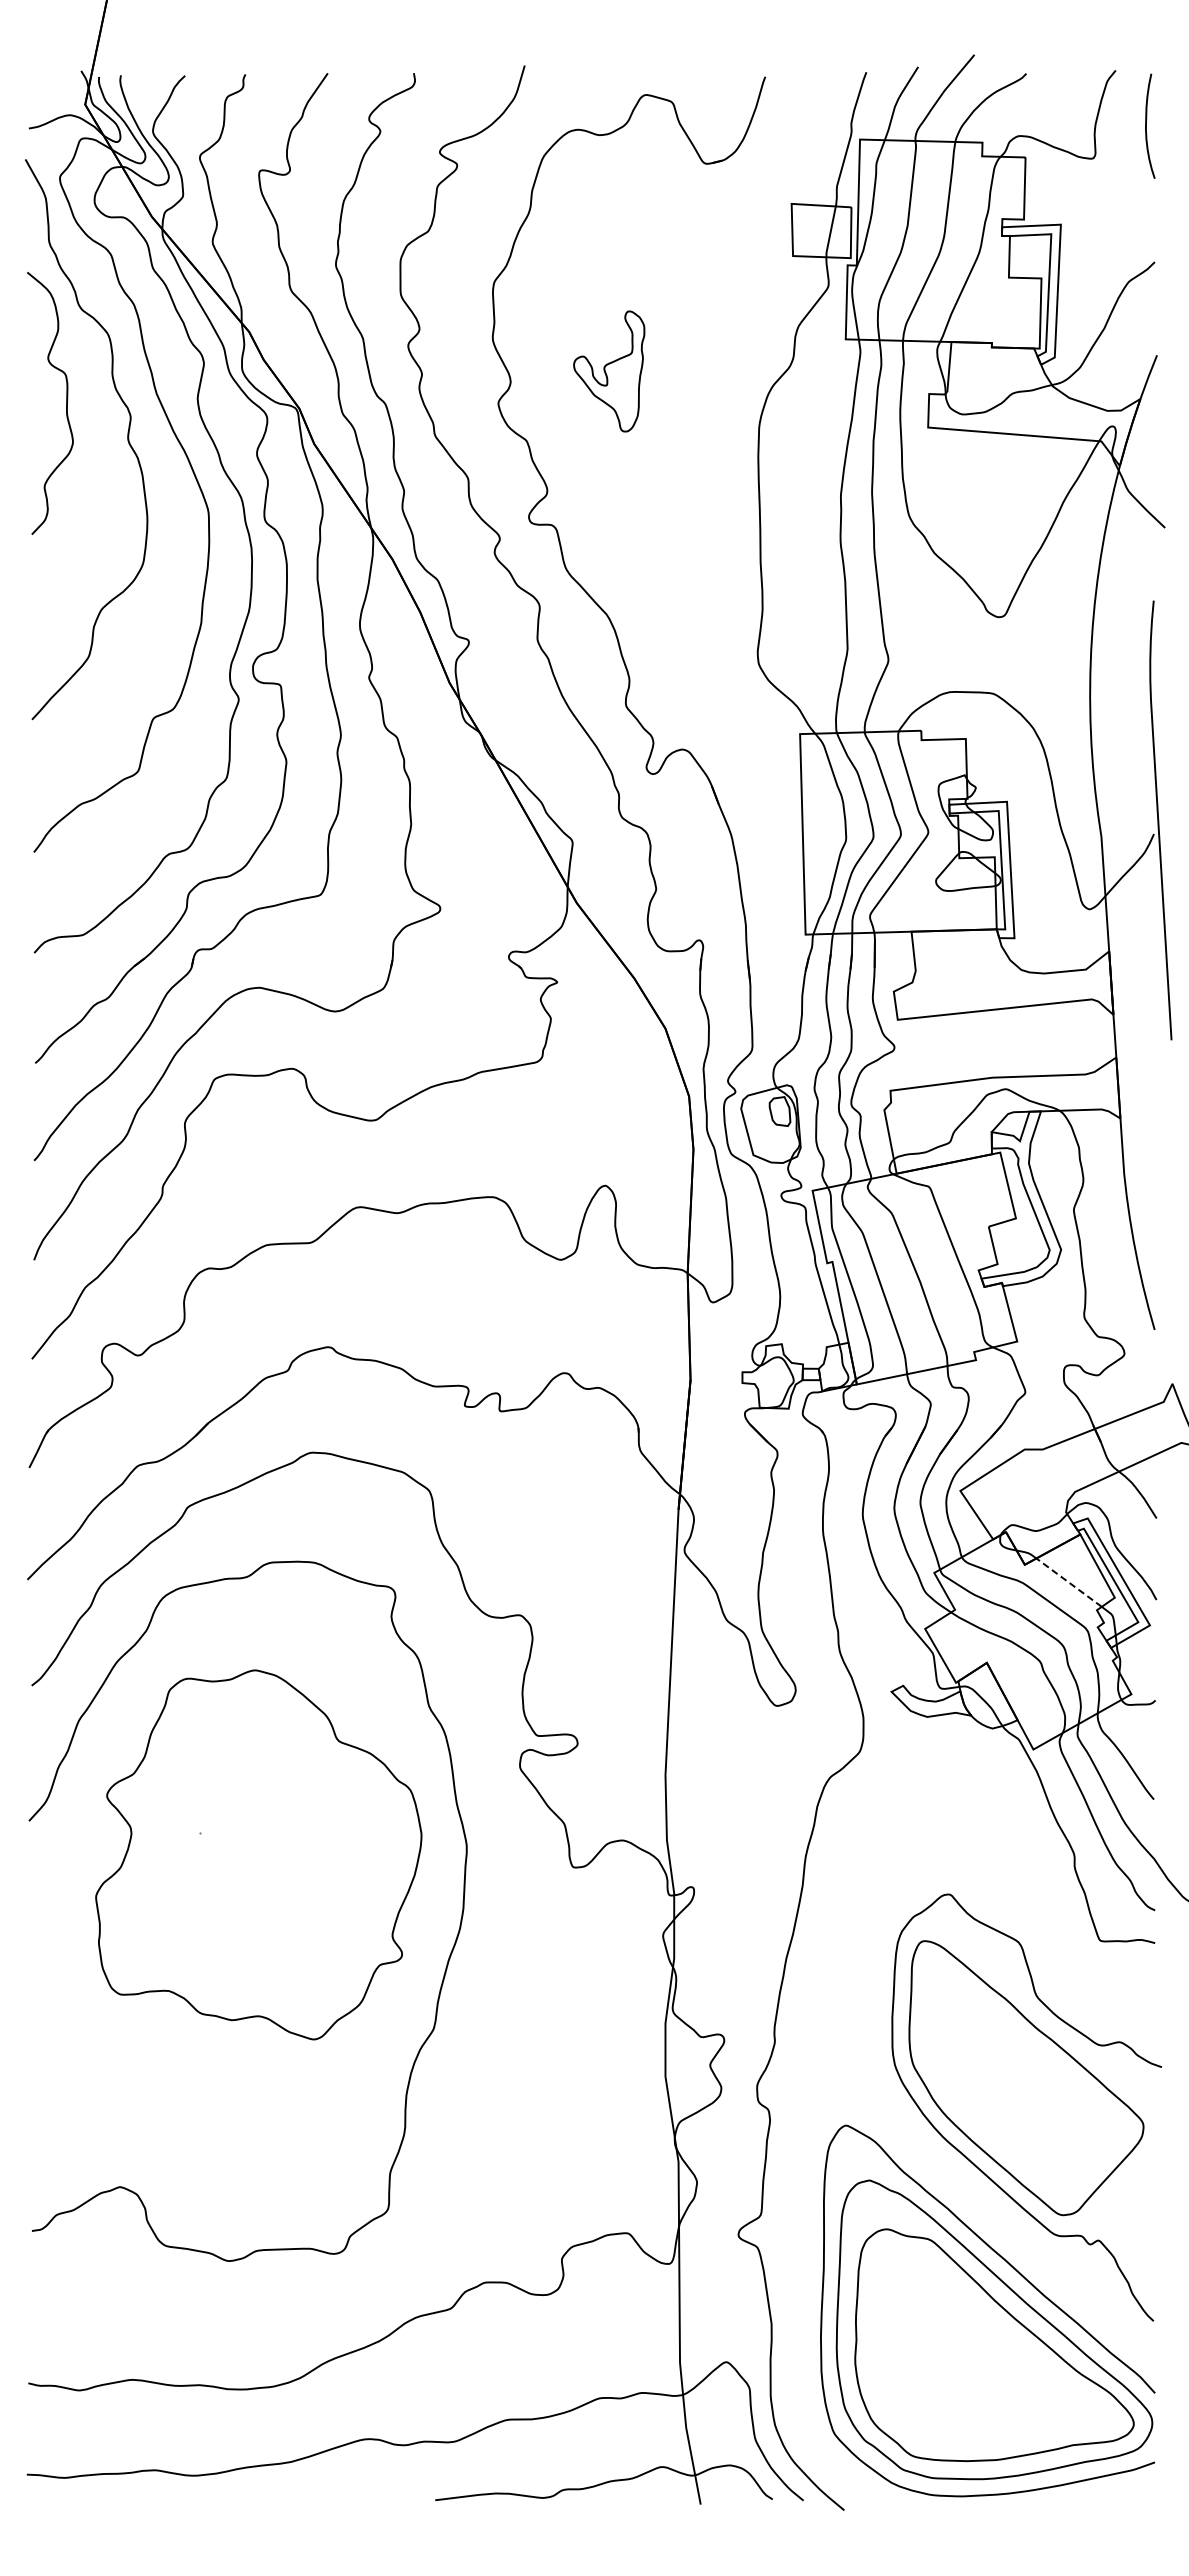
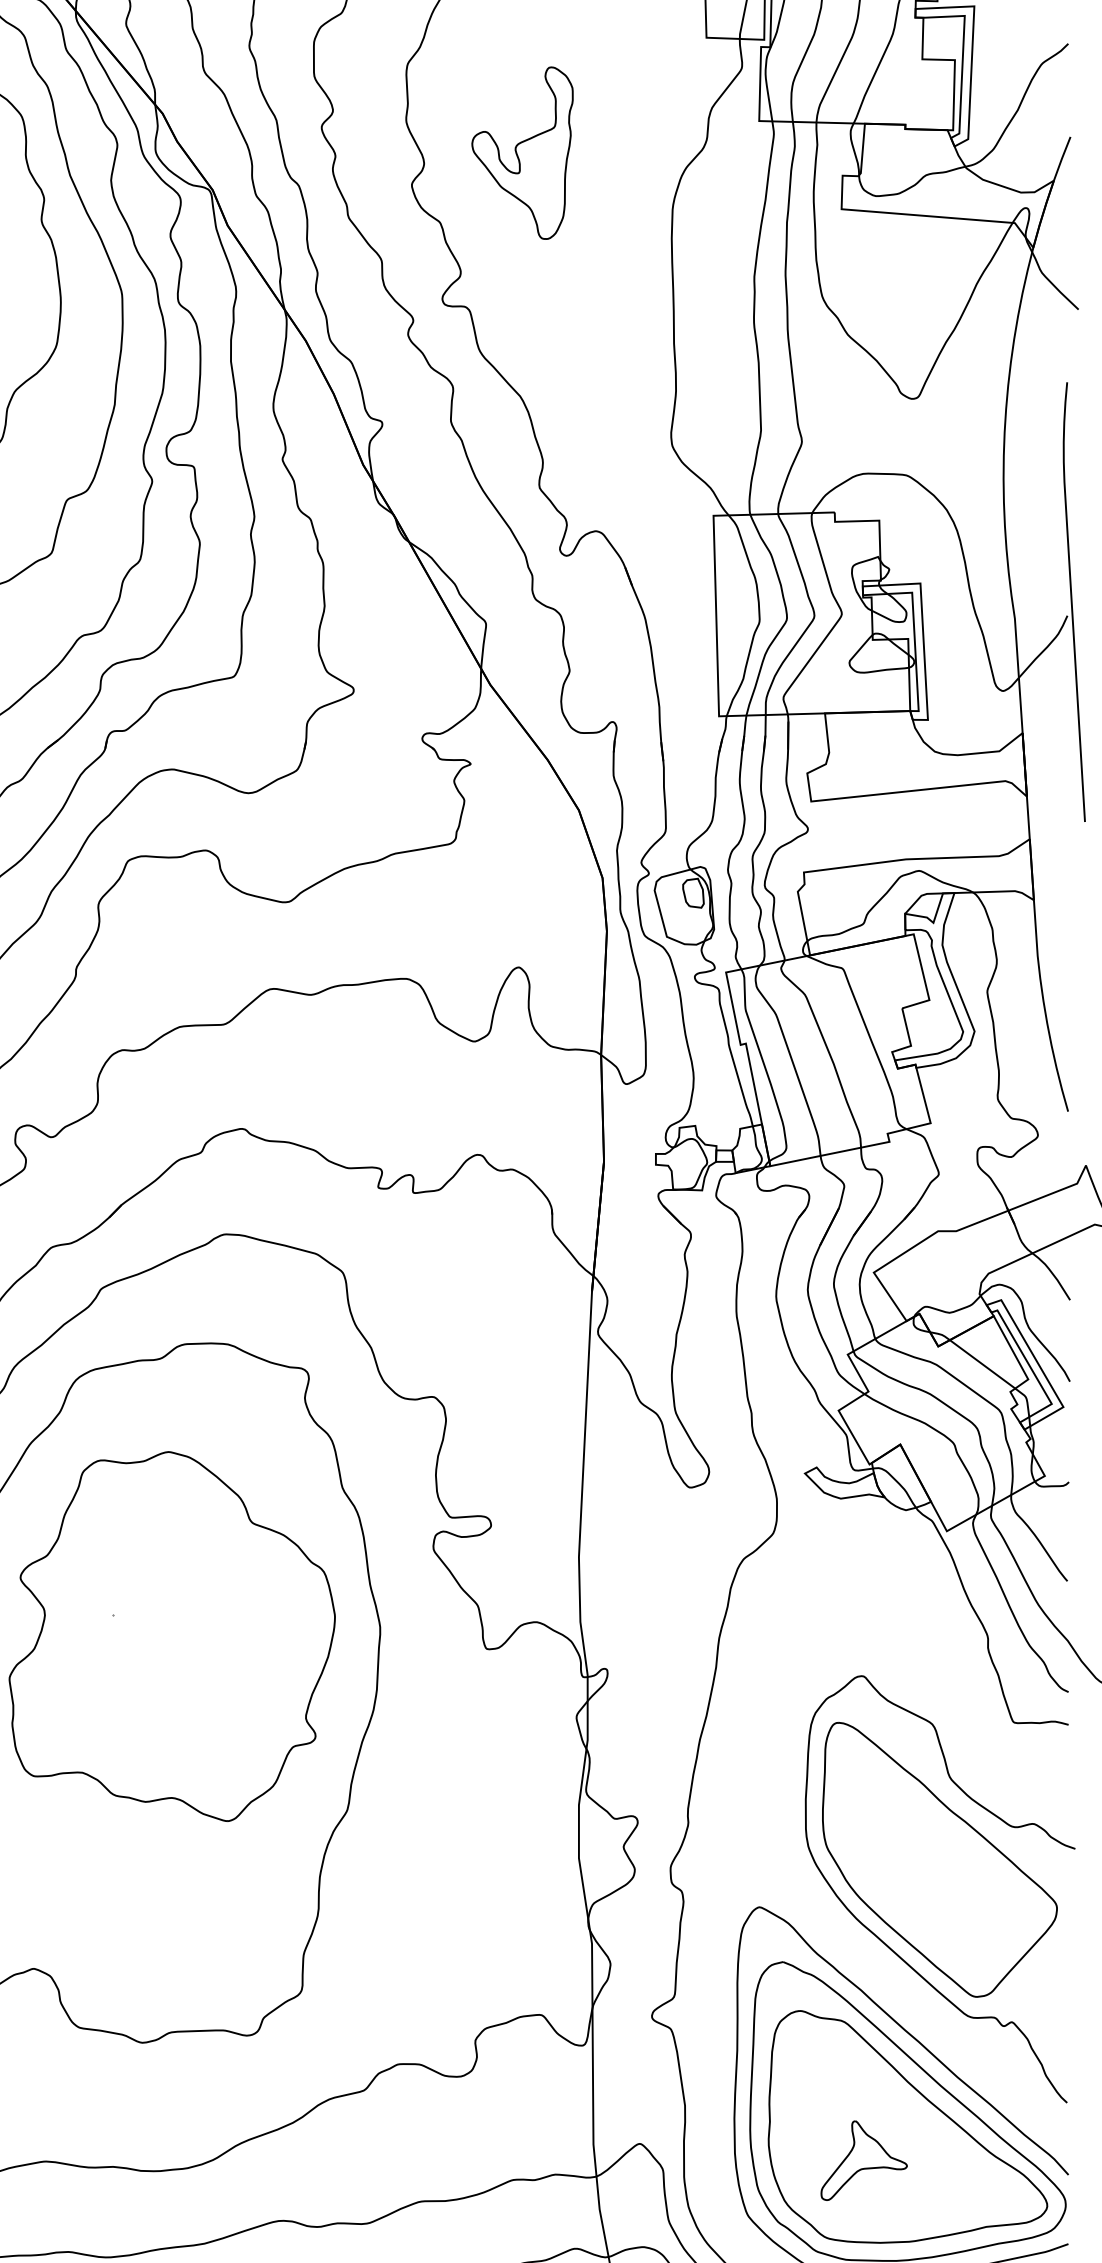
part: (609, 371) -> (522, 153), size x1.43
line: (1069, 1582) -> (982, 1364), dashed -> solid
part: (950, 2378) -> (863, 2160), added

